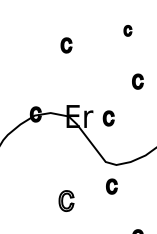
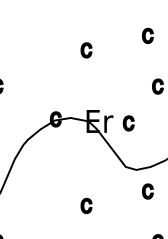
part: (127, 30) -> (147, 35), size x1.43
part: (111, 186) -> (147, 191), moved
part: (66, 200) -> (86, 205), size x0.71

